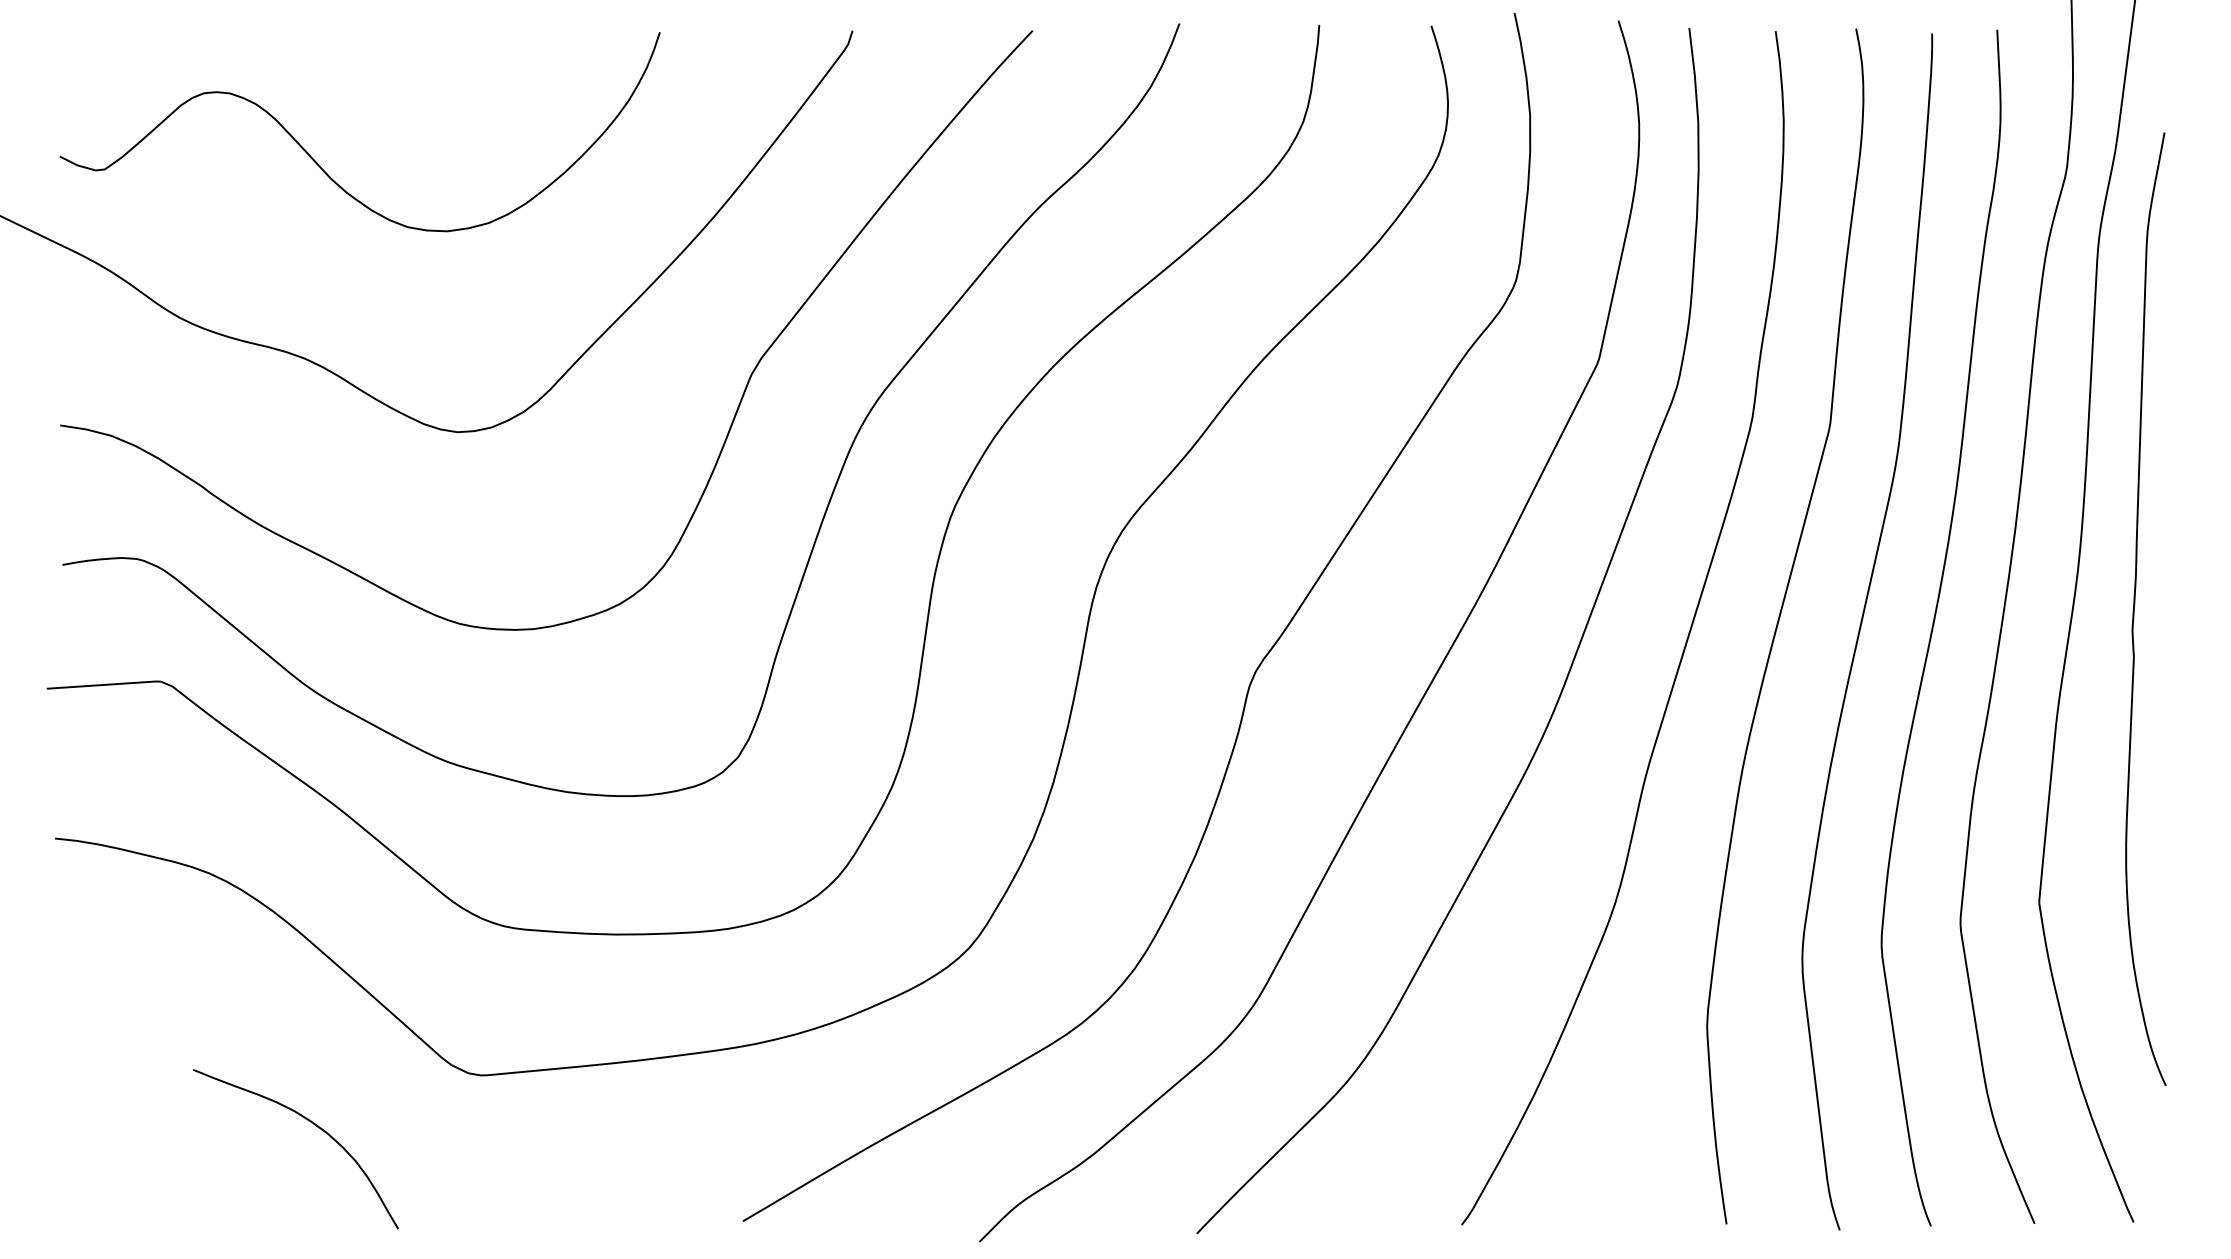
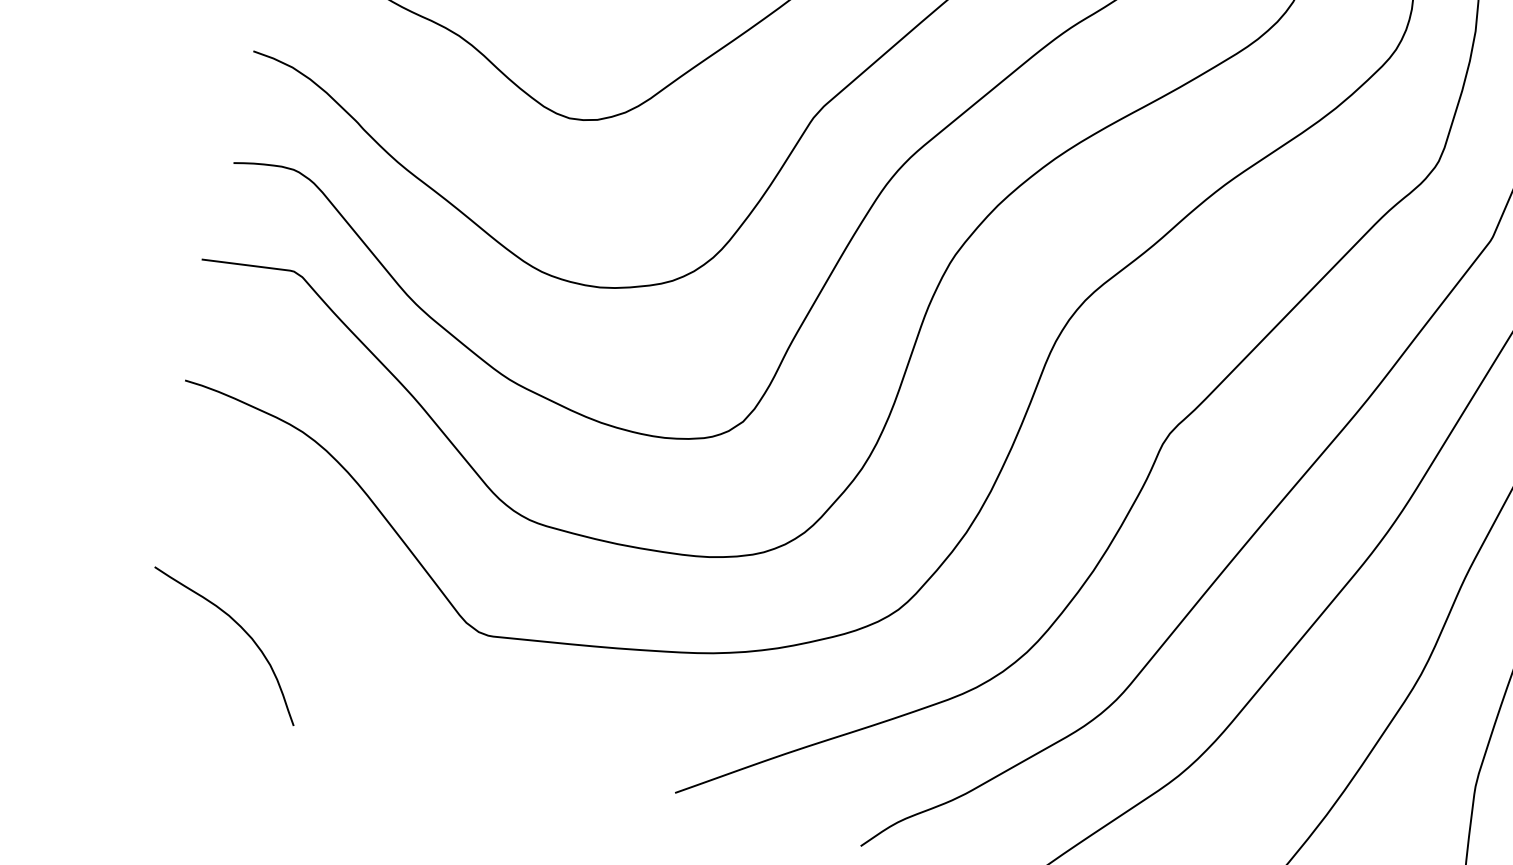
curve: (314, 1125) -> (242, 630), moved

